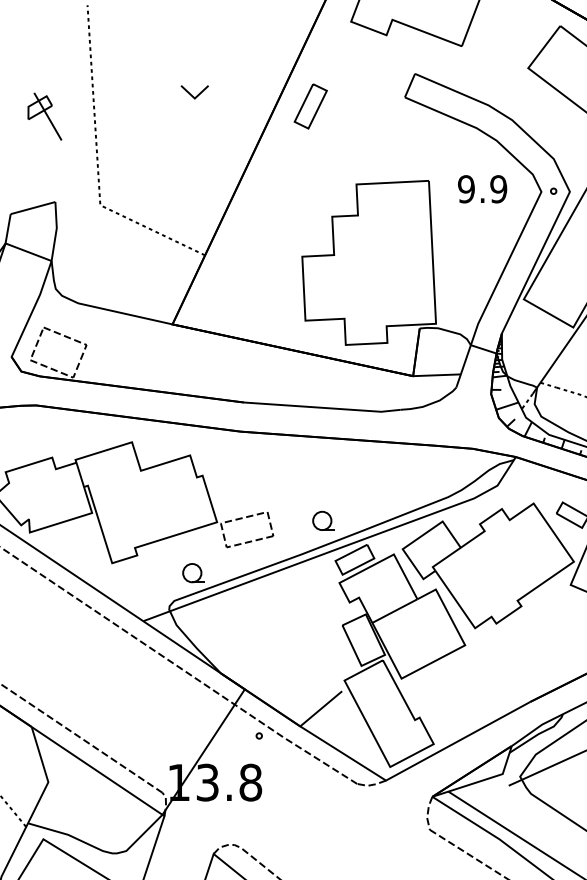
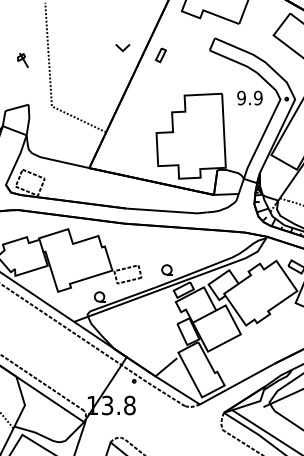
part: (194, 93) -> (122, 48), moved
part: (309, 107) -> (160, 55), size x0.6
part: (43, 116) -> (22, 60), size x0.6

